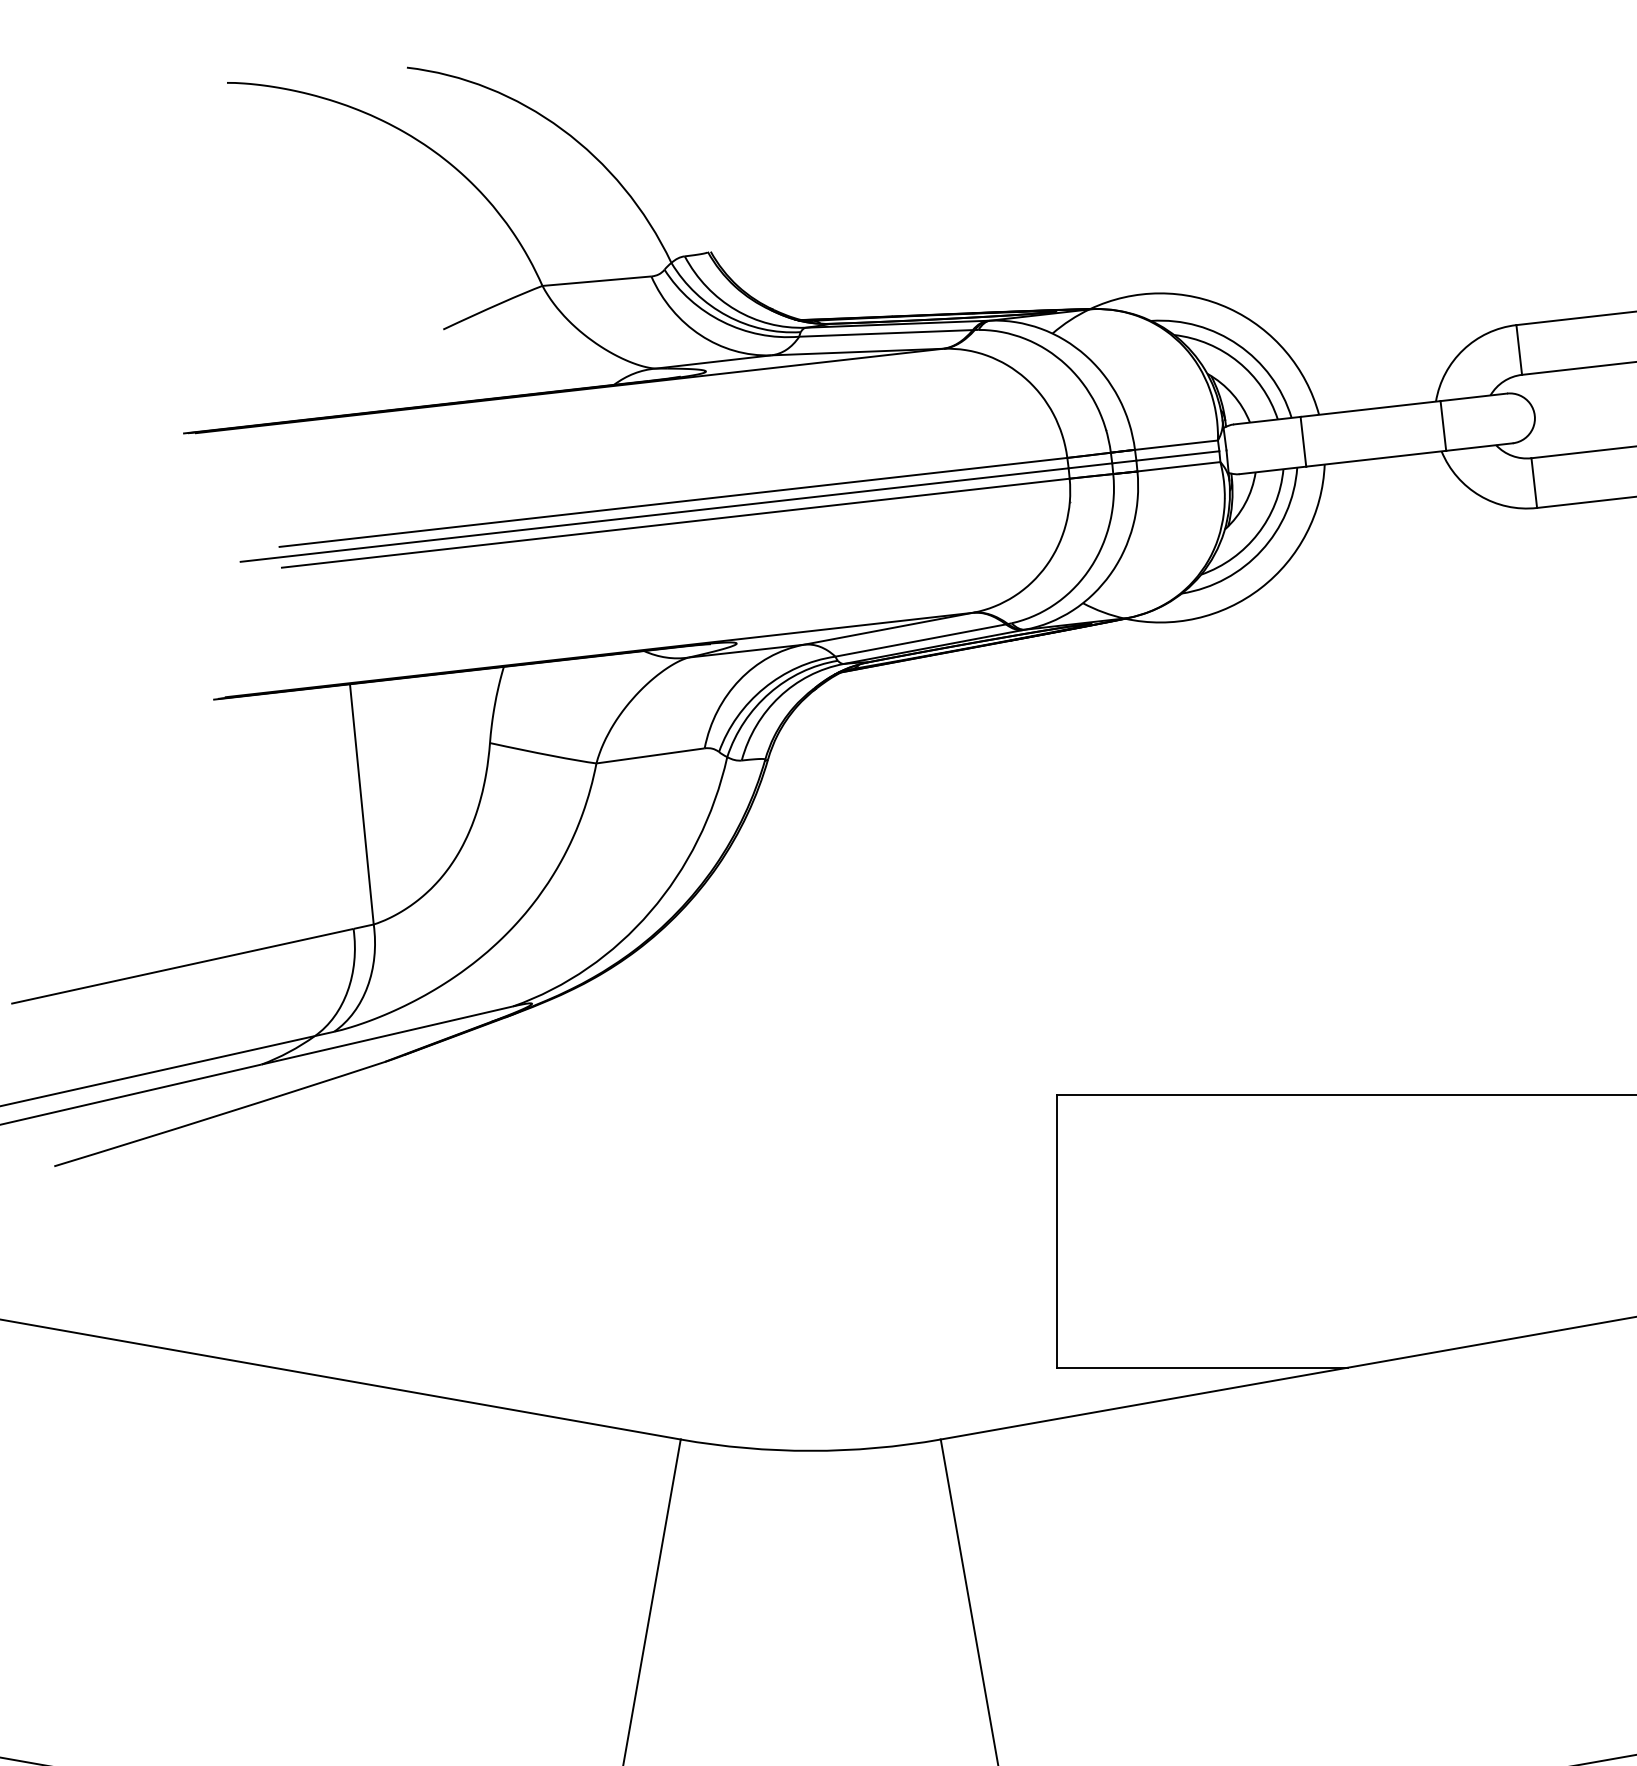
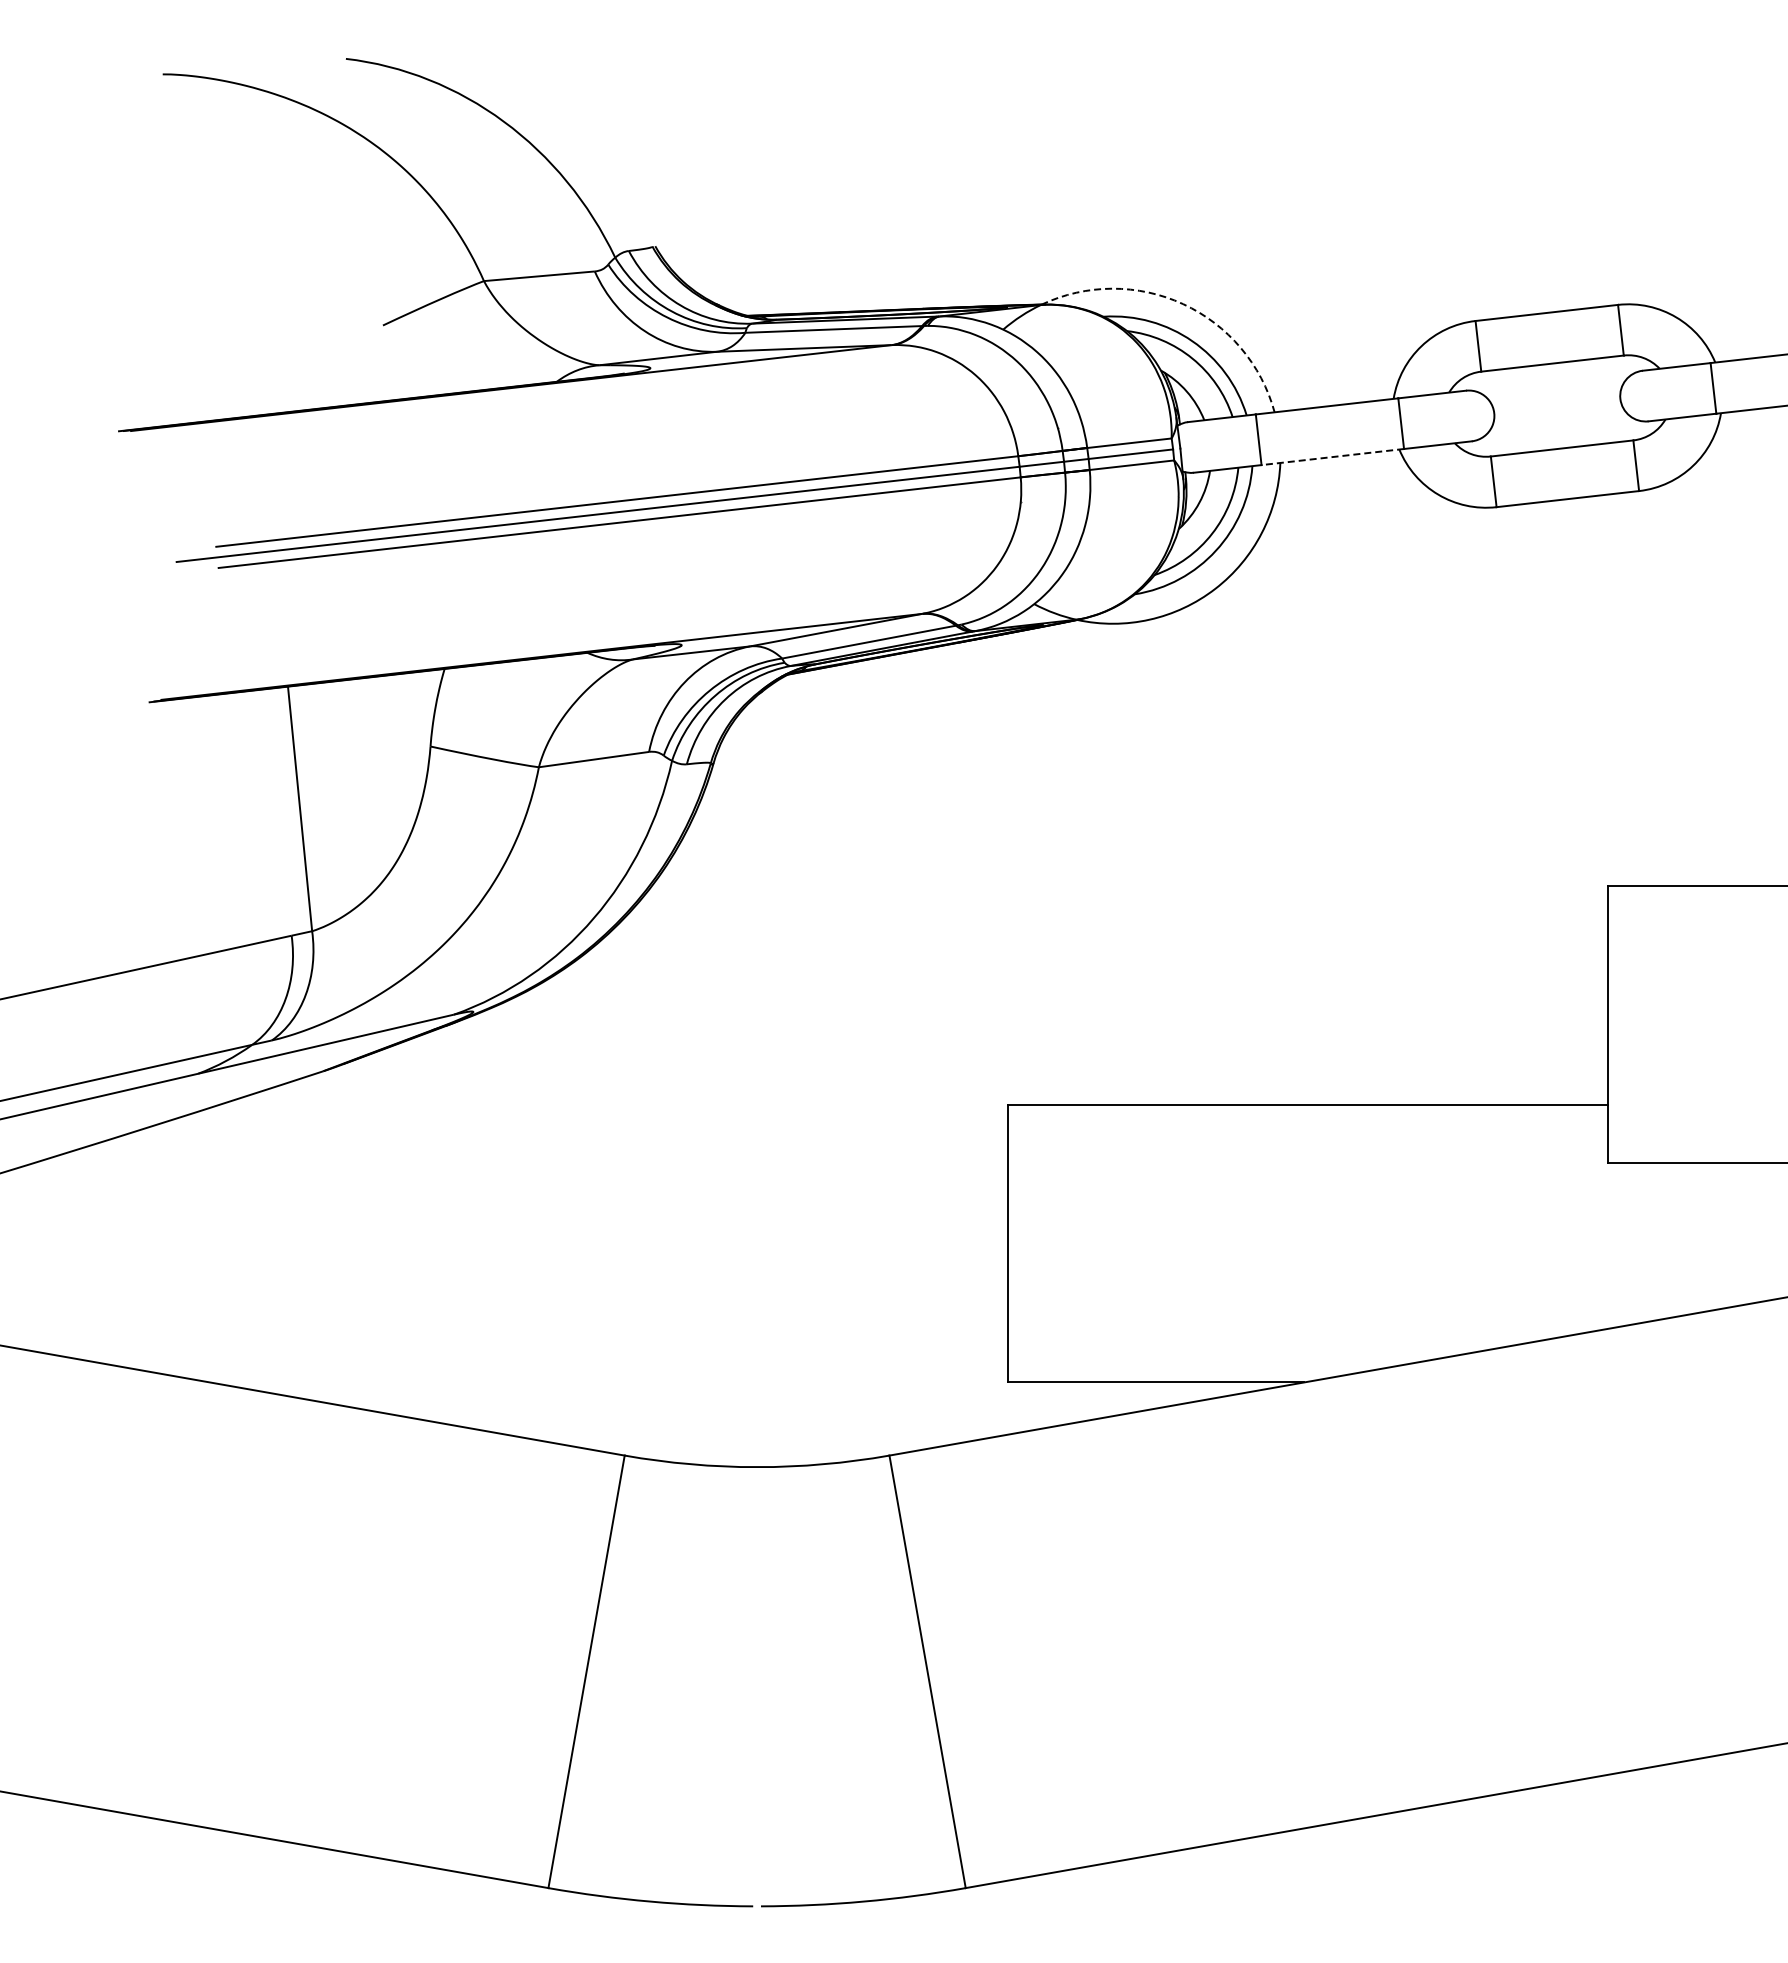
arc: (1229, 308) -> (1183, 304), solid -> dashed
line: (1375, 459) -> (1332, 457), solid -> dashed

